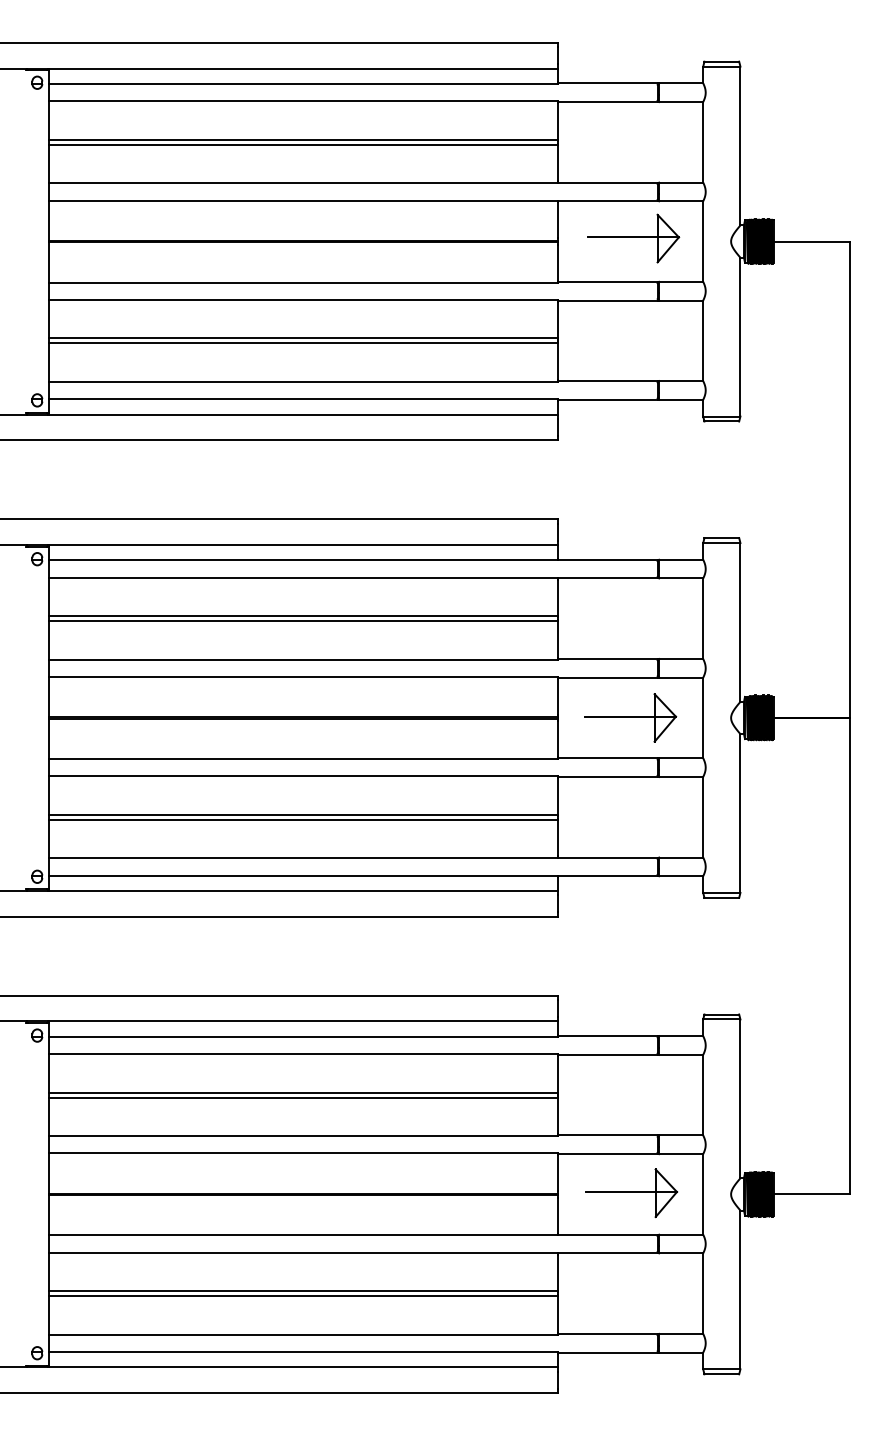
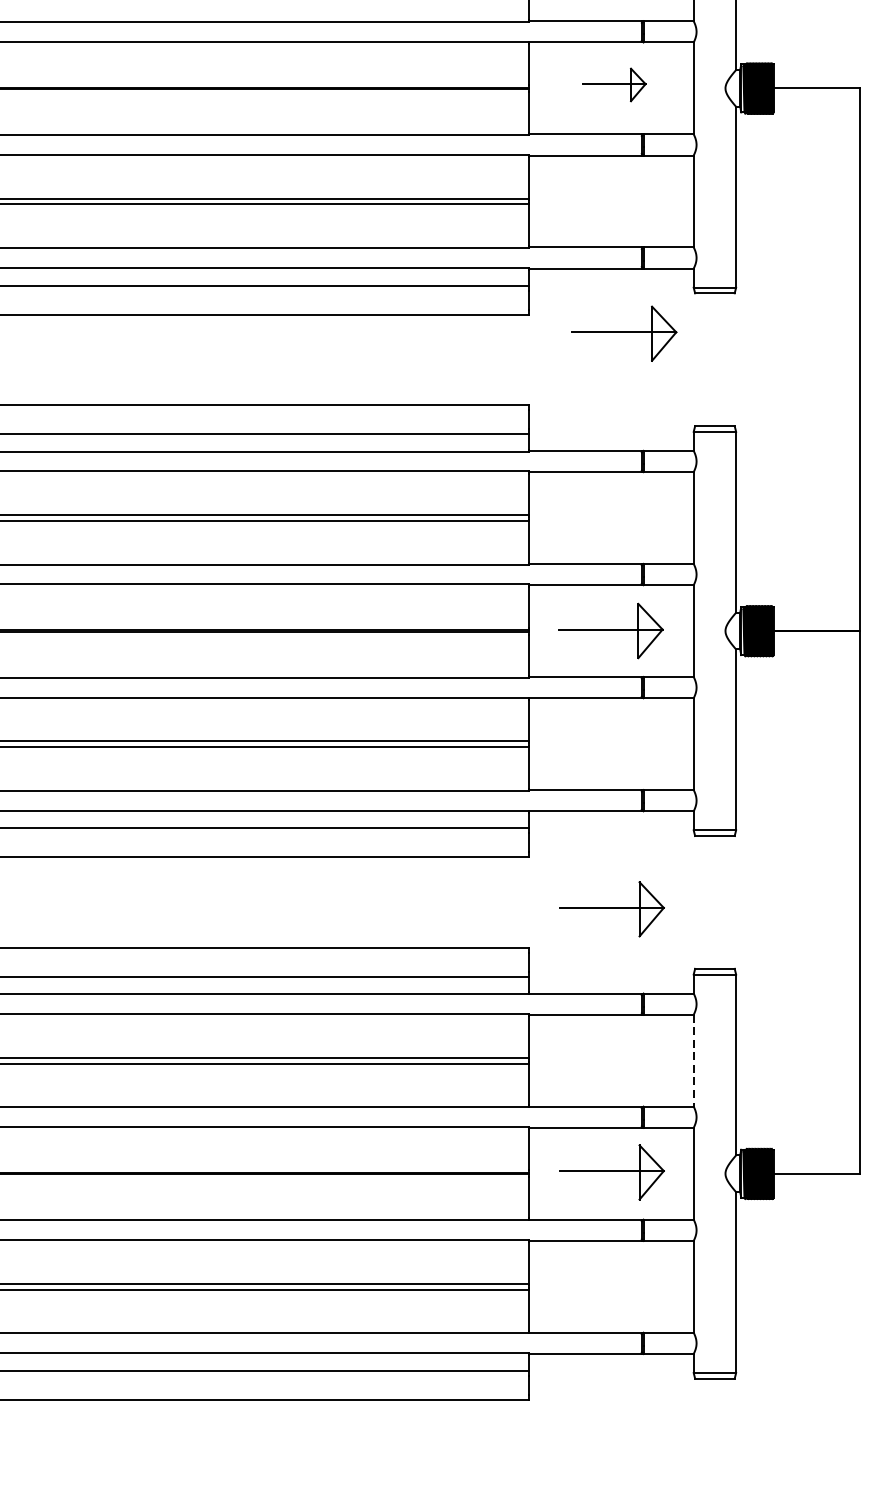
part: (633, 238) -> (614, 84), size x0.6
part: (642, 456) -> (624, 333), added
part: (631, 962) -> (612, 909), added
line: (703, 1095) -> (694, 1061), solid -> dashed

